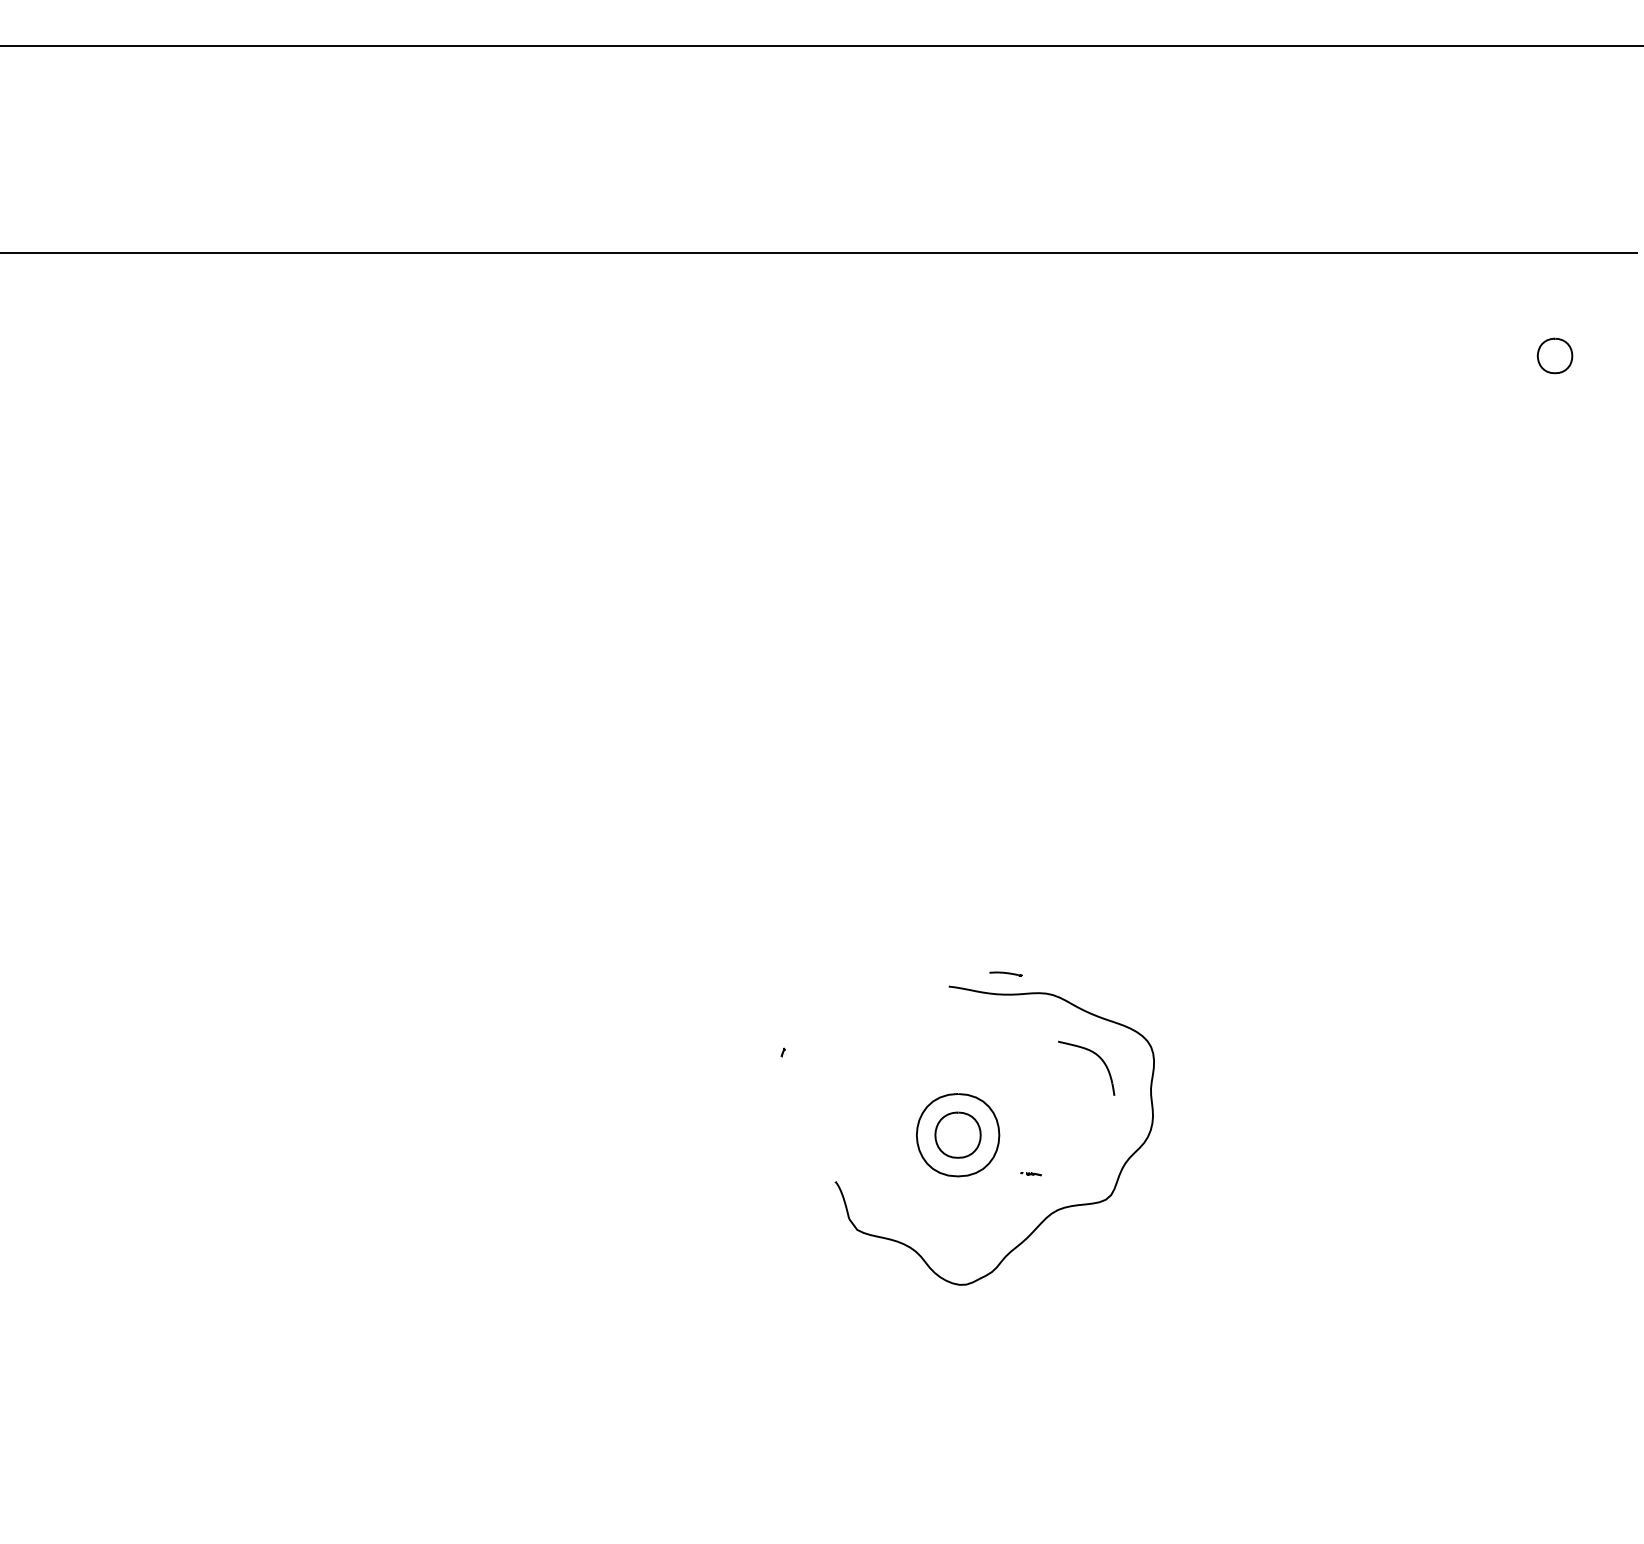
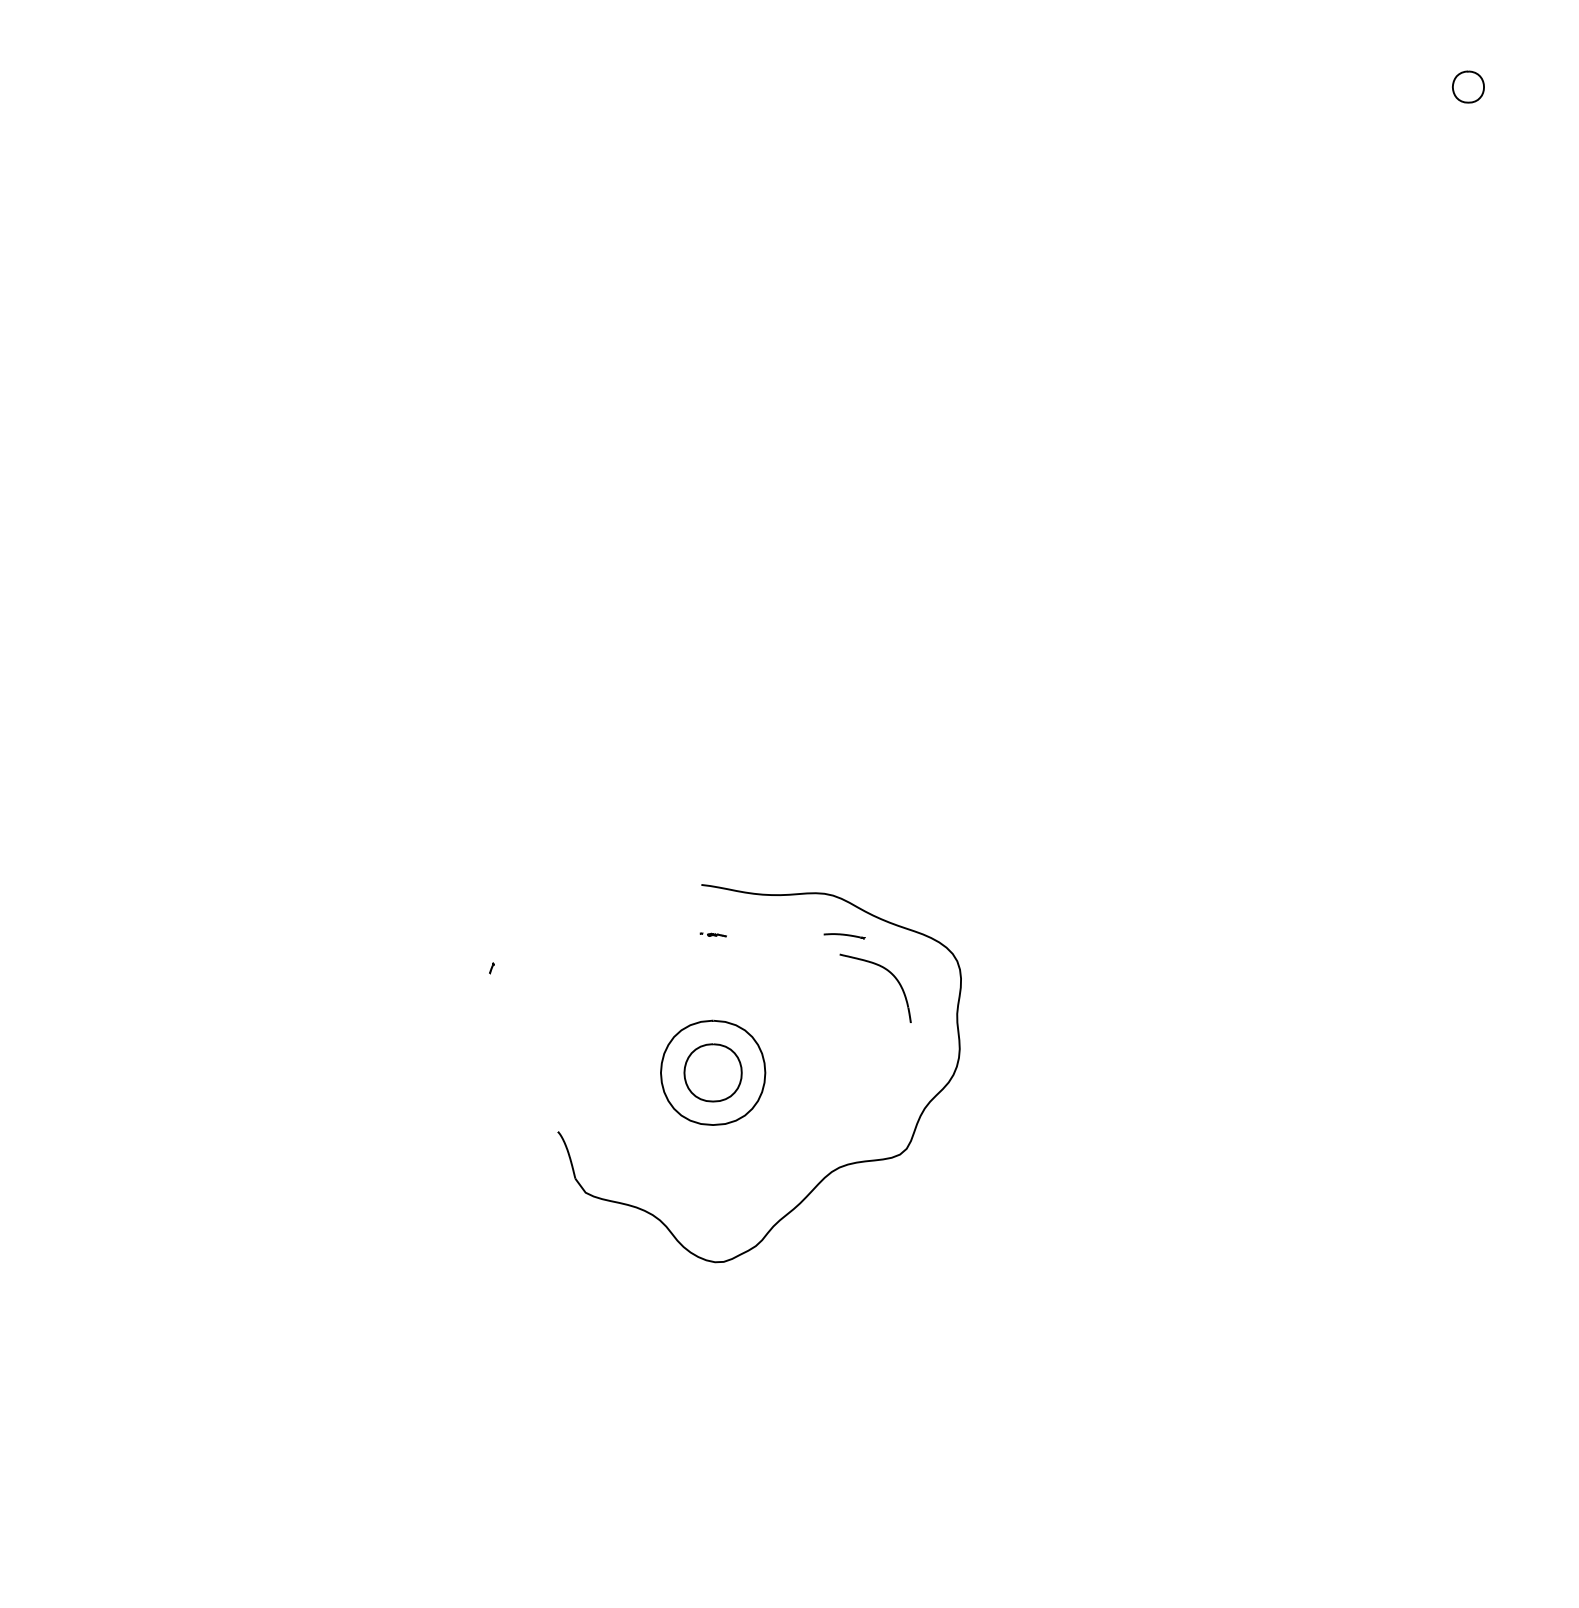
part: (1555, 355) -> (1468, 86), size x0.71
line: (1005, 973) -> (843, 935), moved
line: (1031, 1174) -> (713, 935), moved

